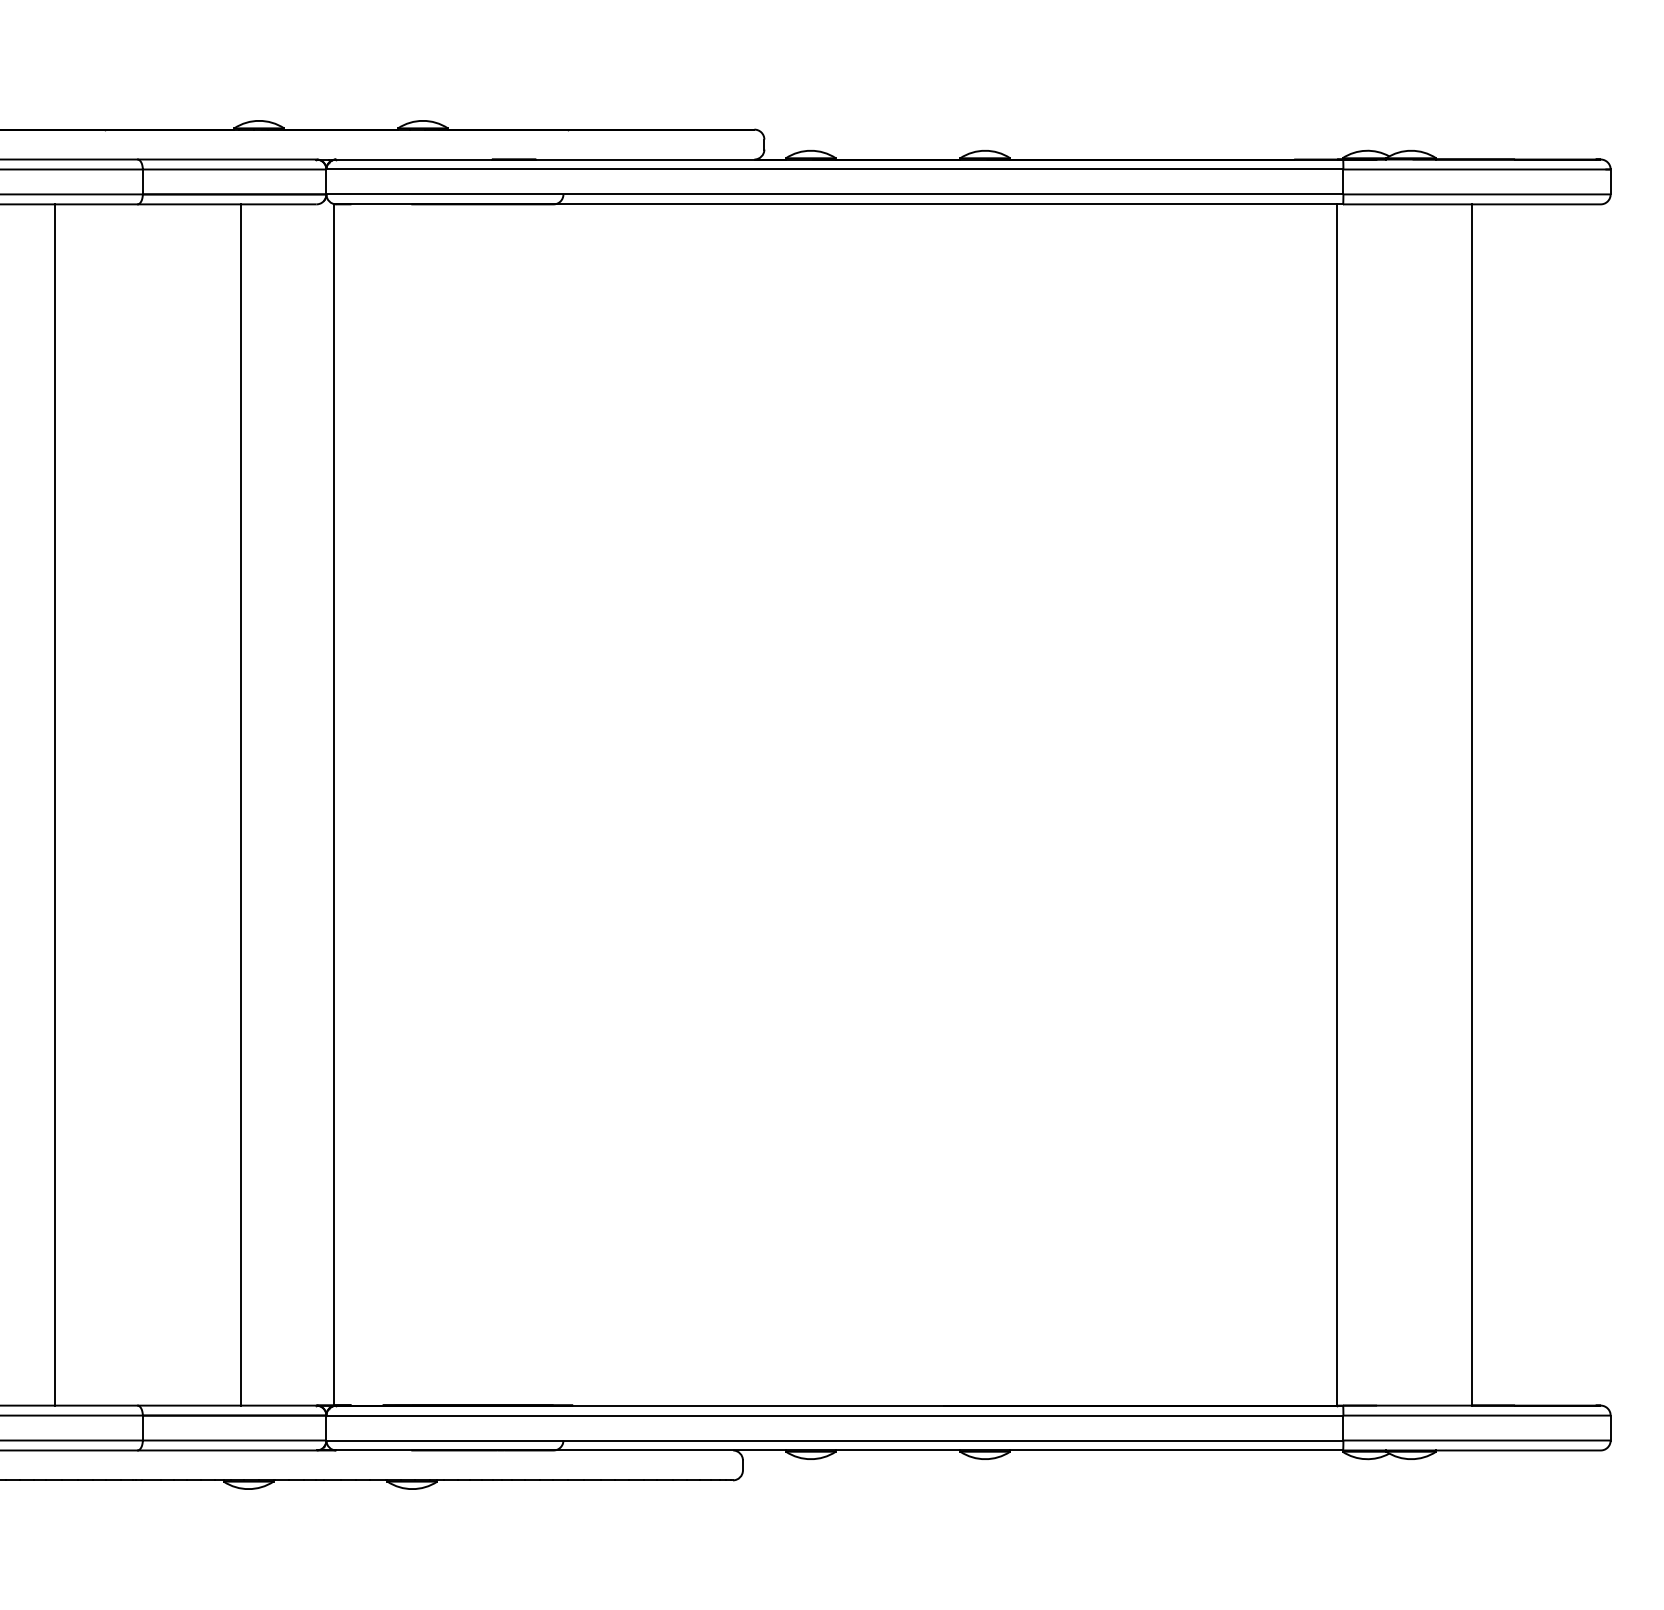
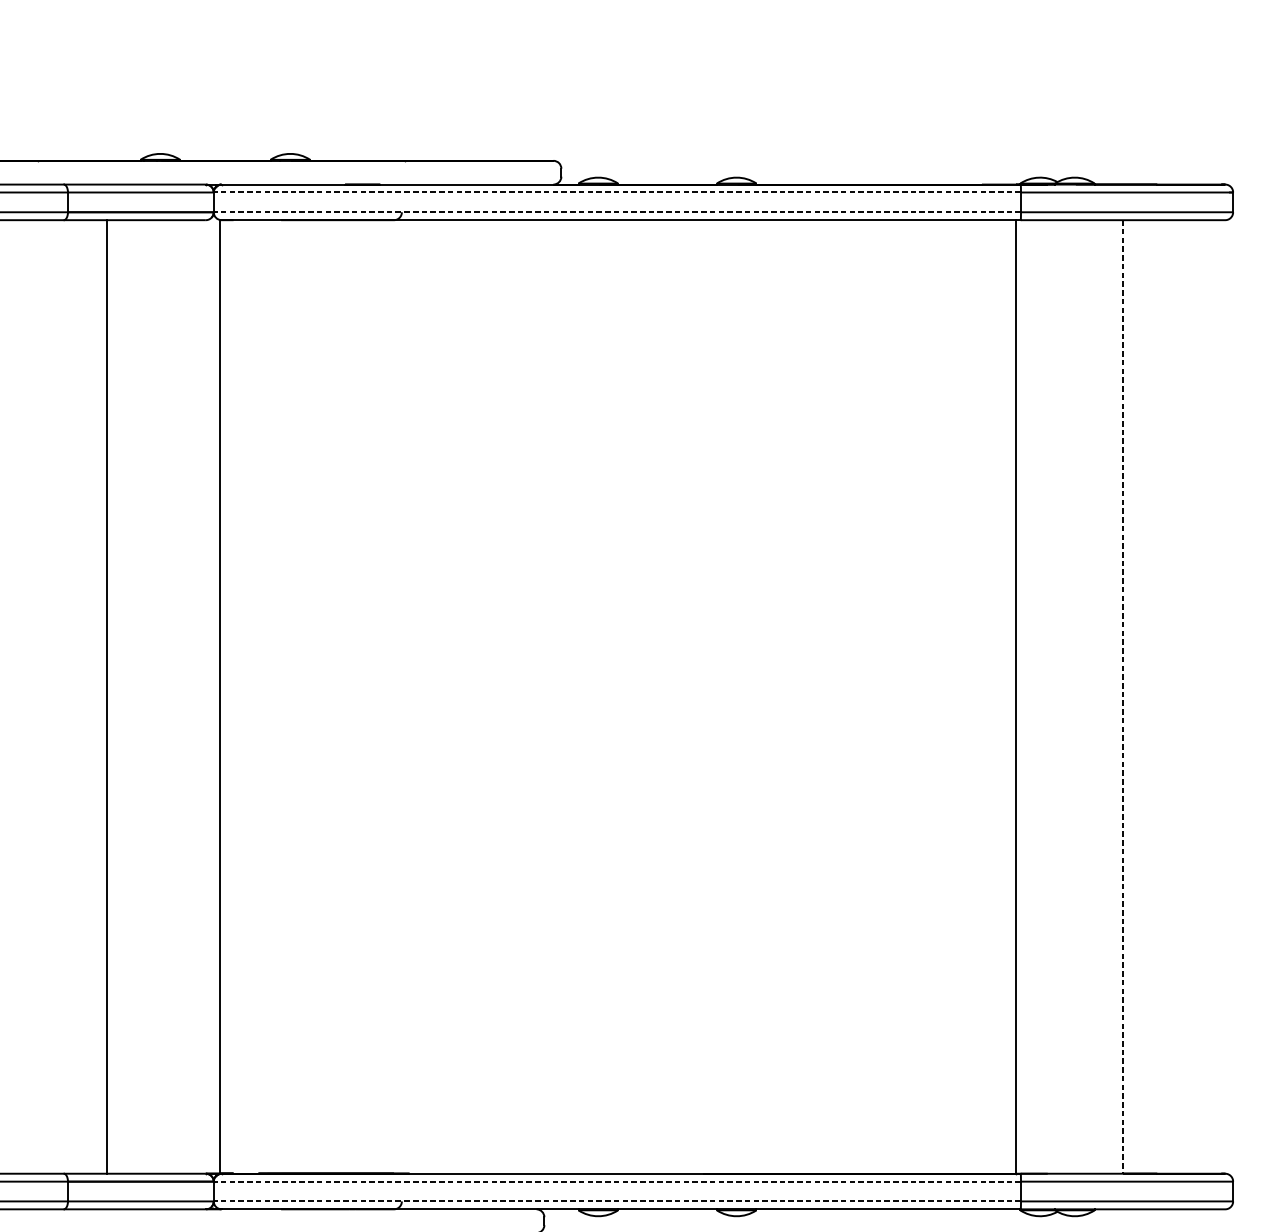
line: (834, 169) -> (617, 192), solid -> dashed
line: (834, 194) -> (617, 212), solid -> dashed
line: (241, 804) -> (107, 696), moved
line: (1471, 805) -> (1122, 697), solid -> dashed
line: (834, 1415) -> (617, 1181), solid -> dashed
line: (834, 1440) -> (617, 1201), solid -> dashed

